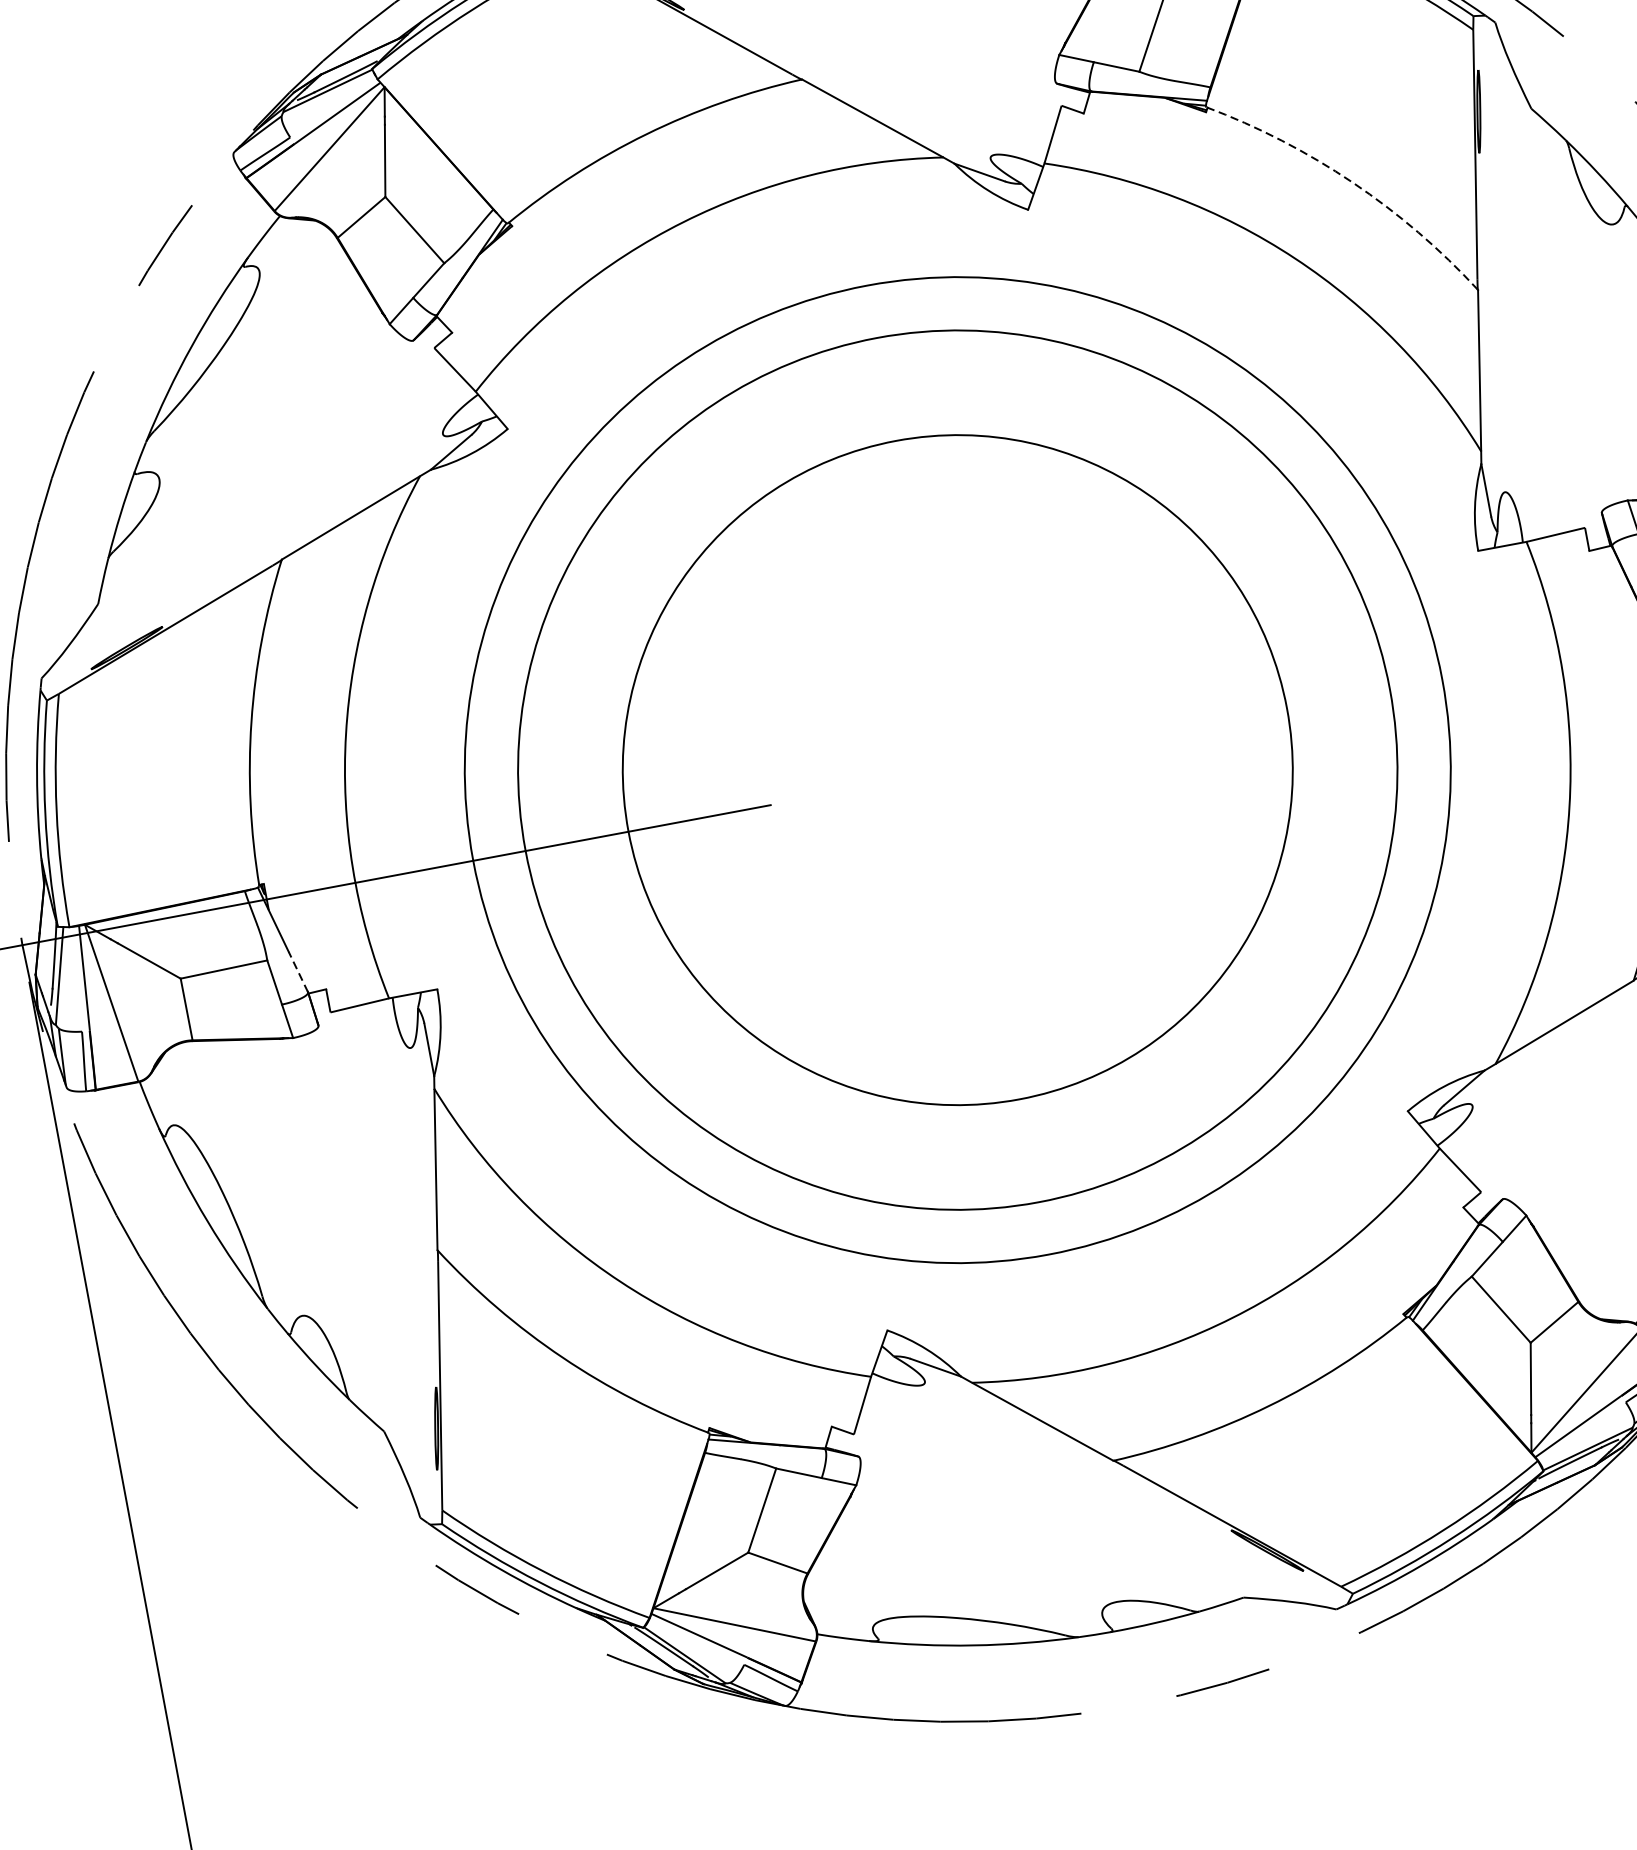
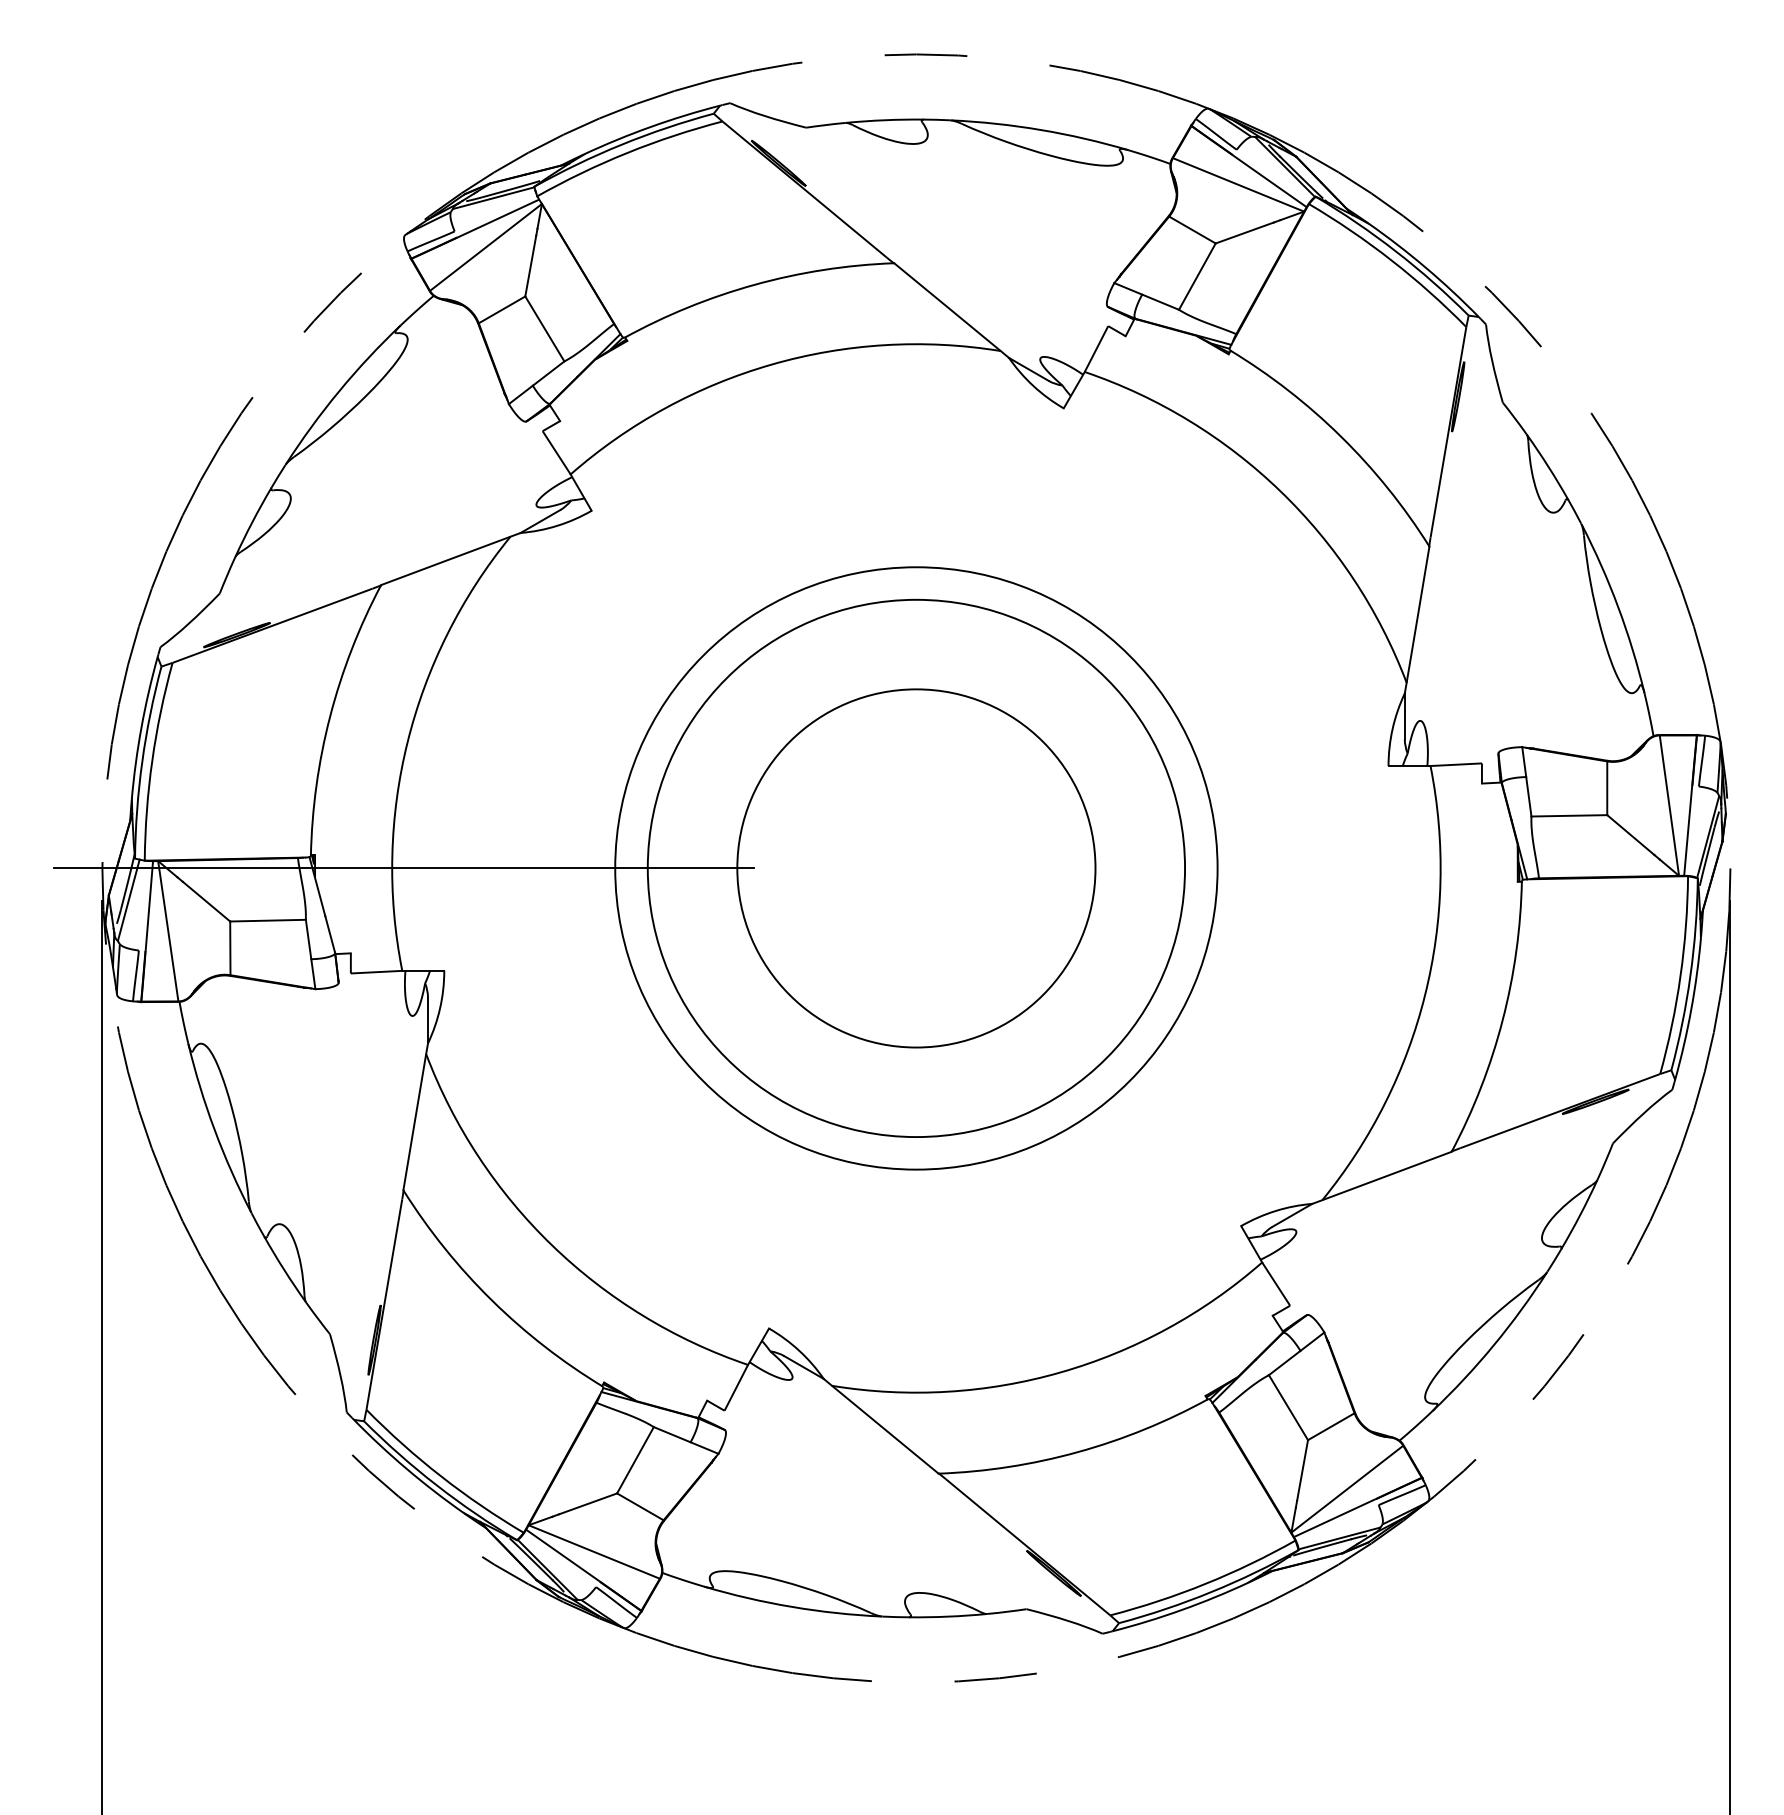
arc: (1353, 182) -> (1341, 436), dashed -> solid
circle: (957, 770) -> (916, 868), size x0.62
circle: (957, 770) -> (916, 868), size x0.71
circle: (957, 770) -> (916, 868), size x0.71
line: (298, 972) -> (330, 934), dashed -> solid

